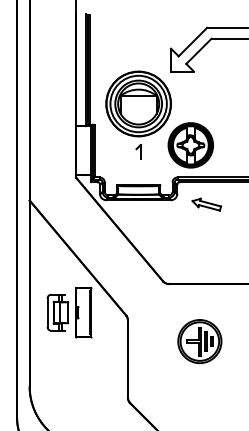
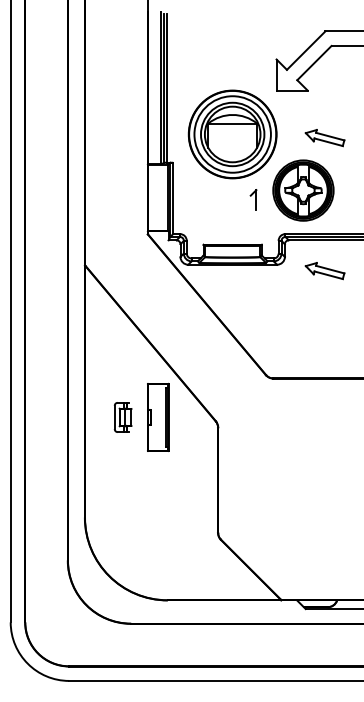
part: (206, 106) -> (324, 138), added
part: (138, 151) -> (253, 199), moved
part: (57, 312) -> (122, 417), size x0.6
part: (199, 341) -> (315, 456), removed

